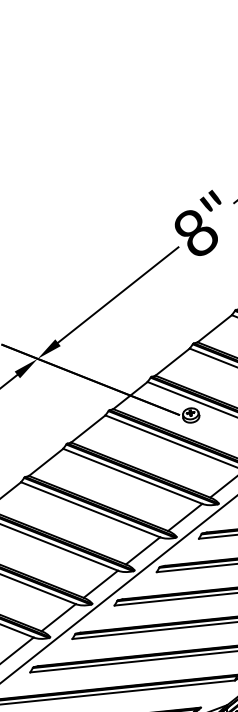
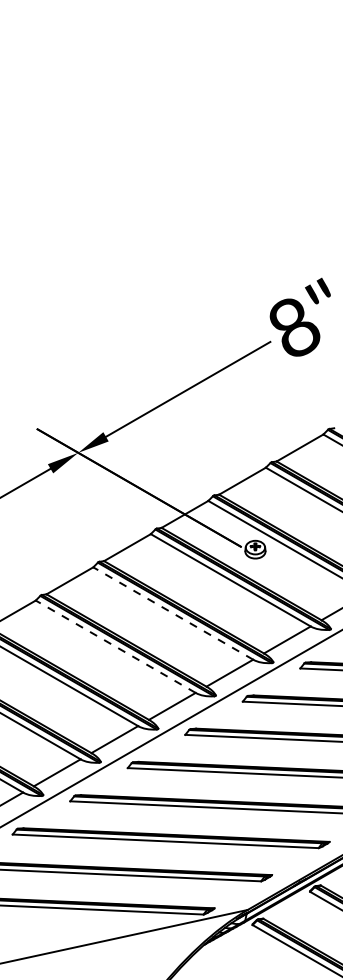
line: (132, 476) -> (172, 613), solid -> dashed
line: (90, 509) -> (115, 646), solid -> dashed

